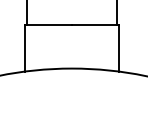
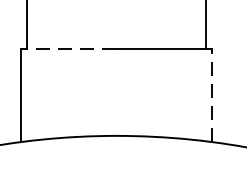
line: (48, 25) -> (69, 49), solid -> dashed
line: (119, 47) -> (212, 93), solid -> dashed

